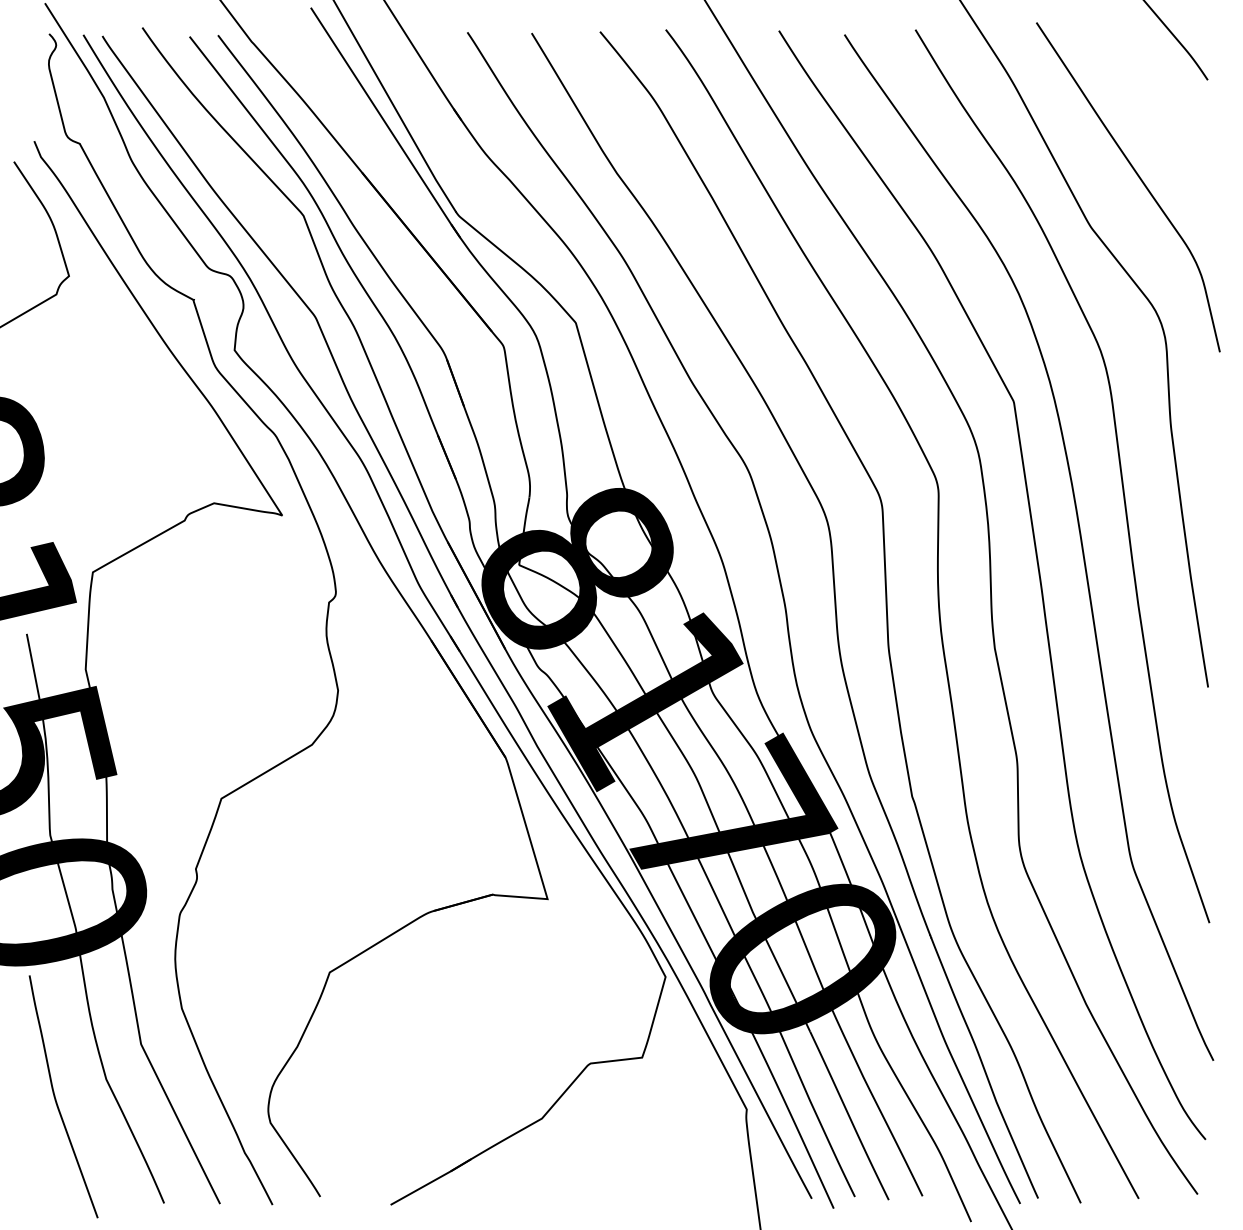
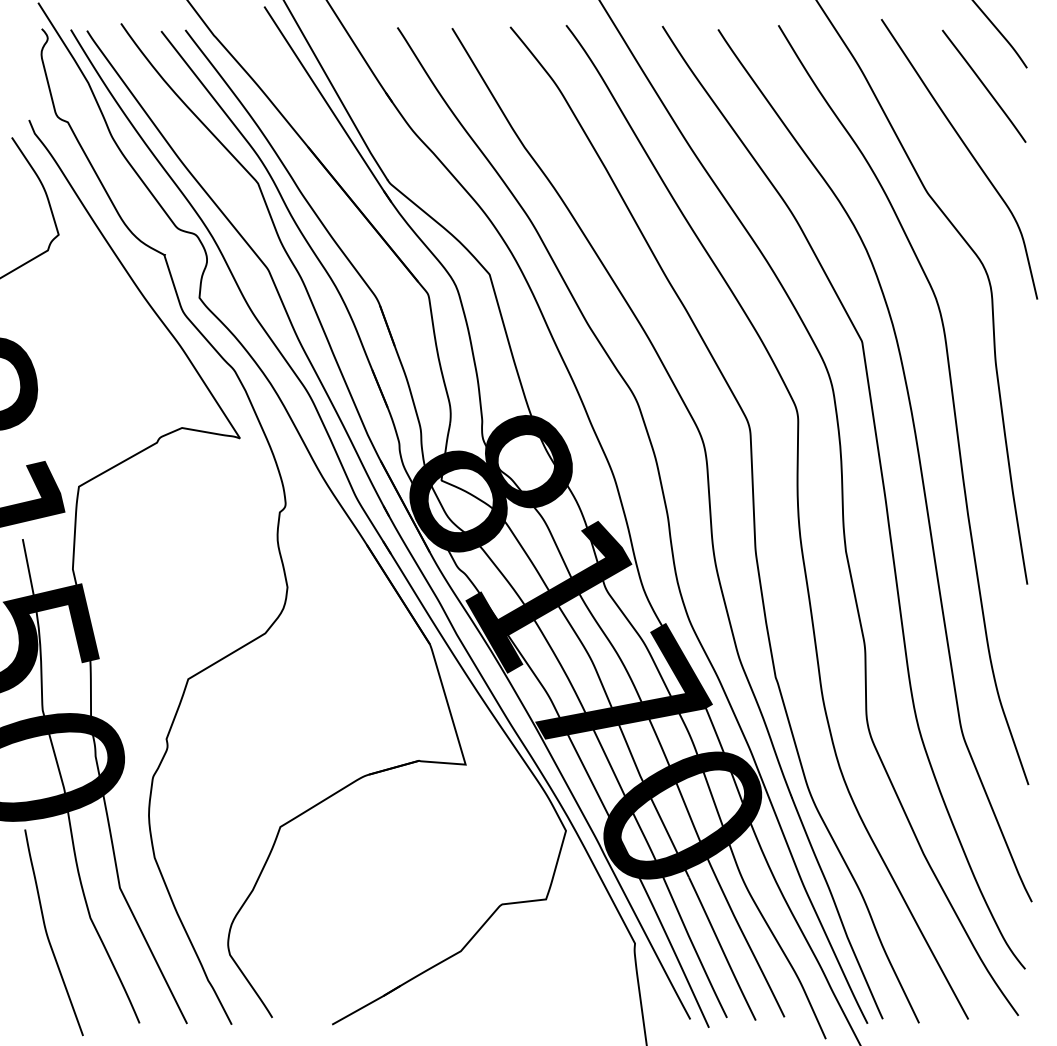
line: (1156, 100) -> (983, 85), added

